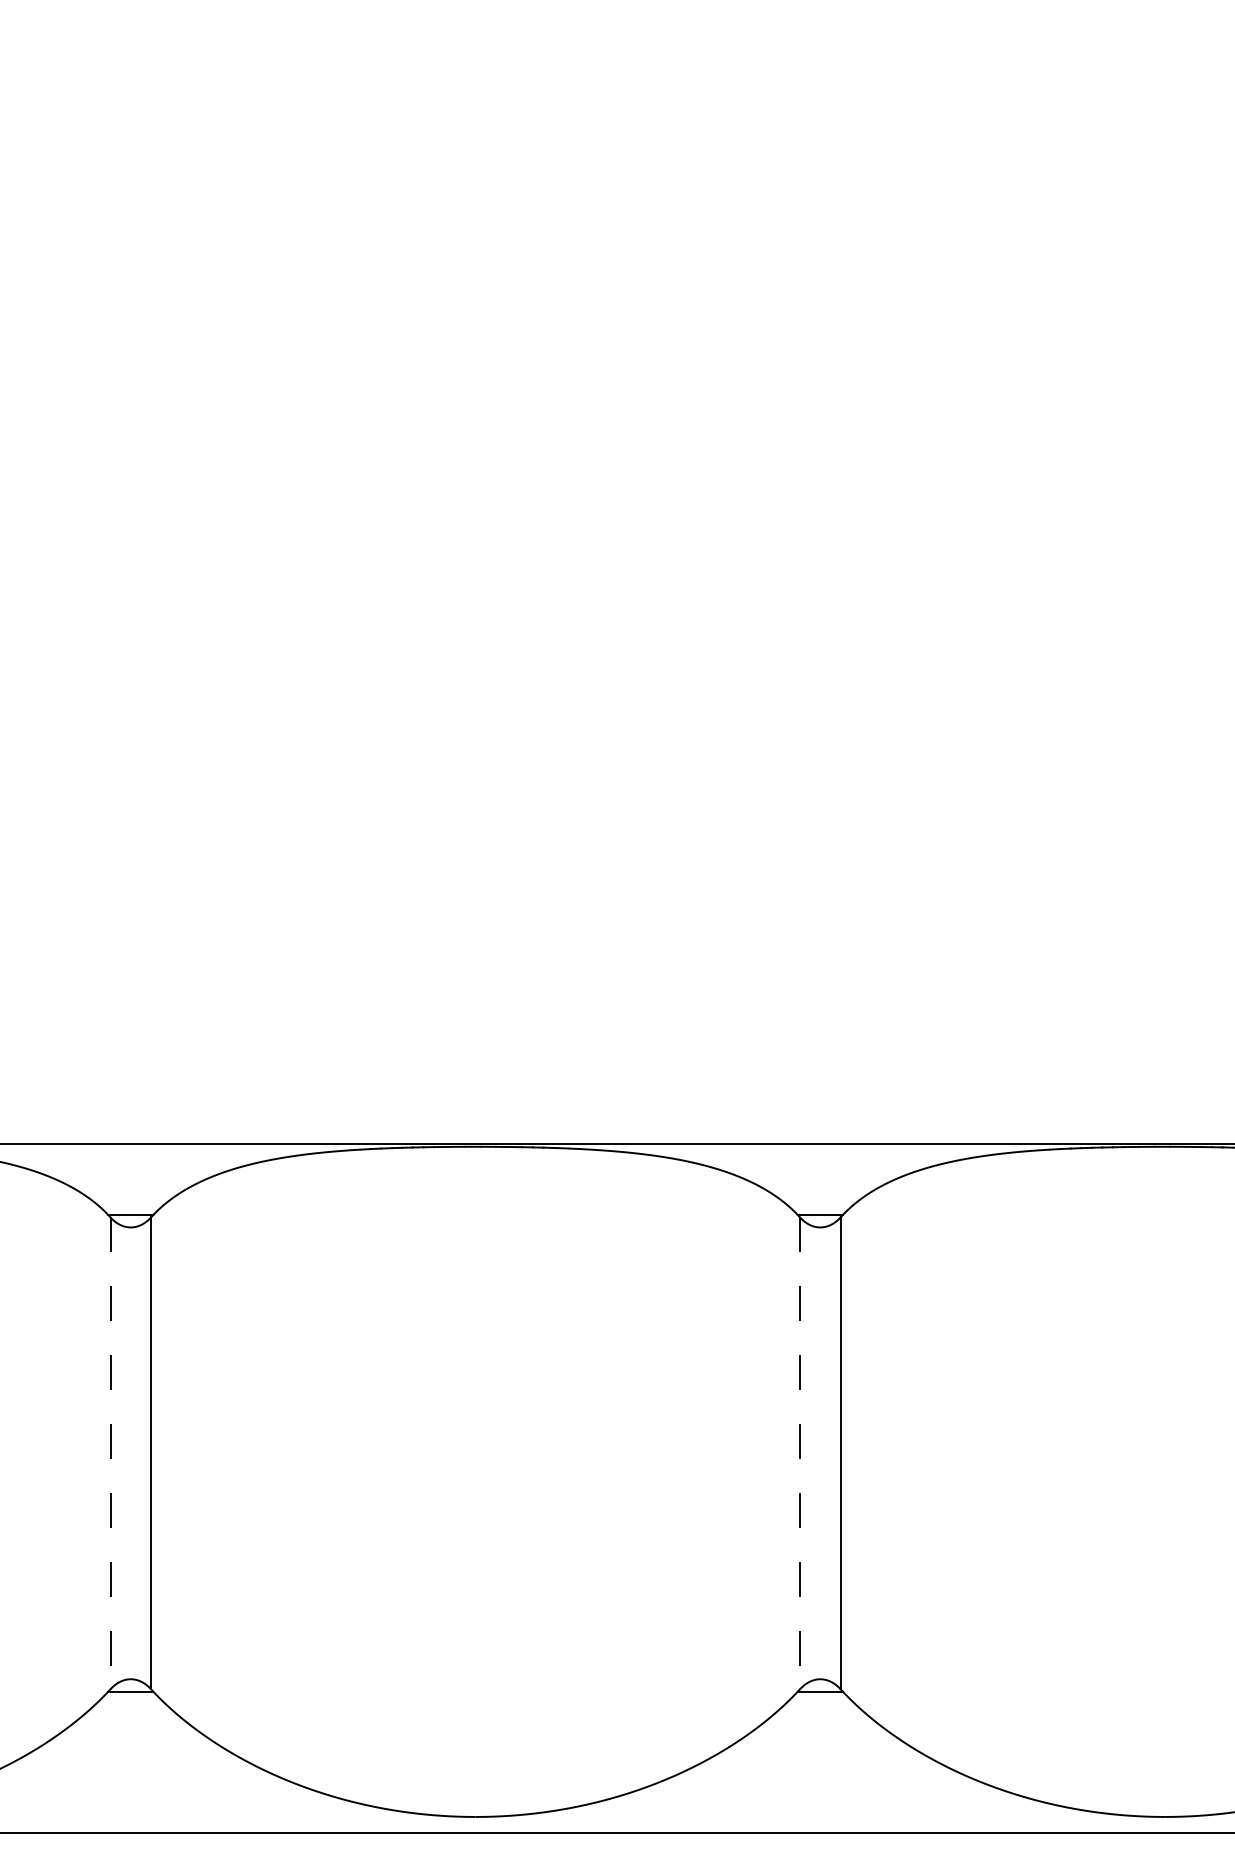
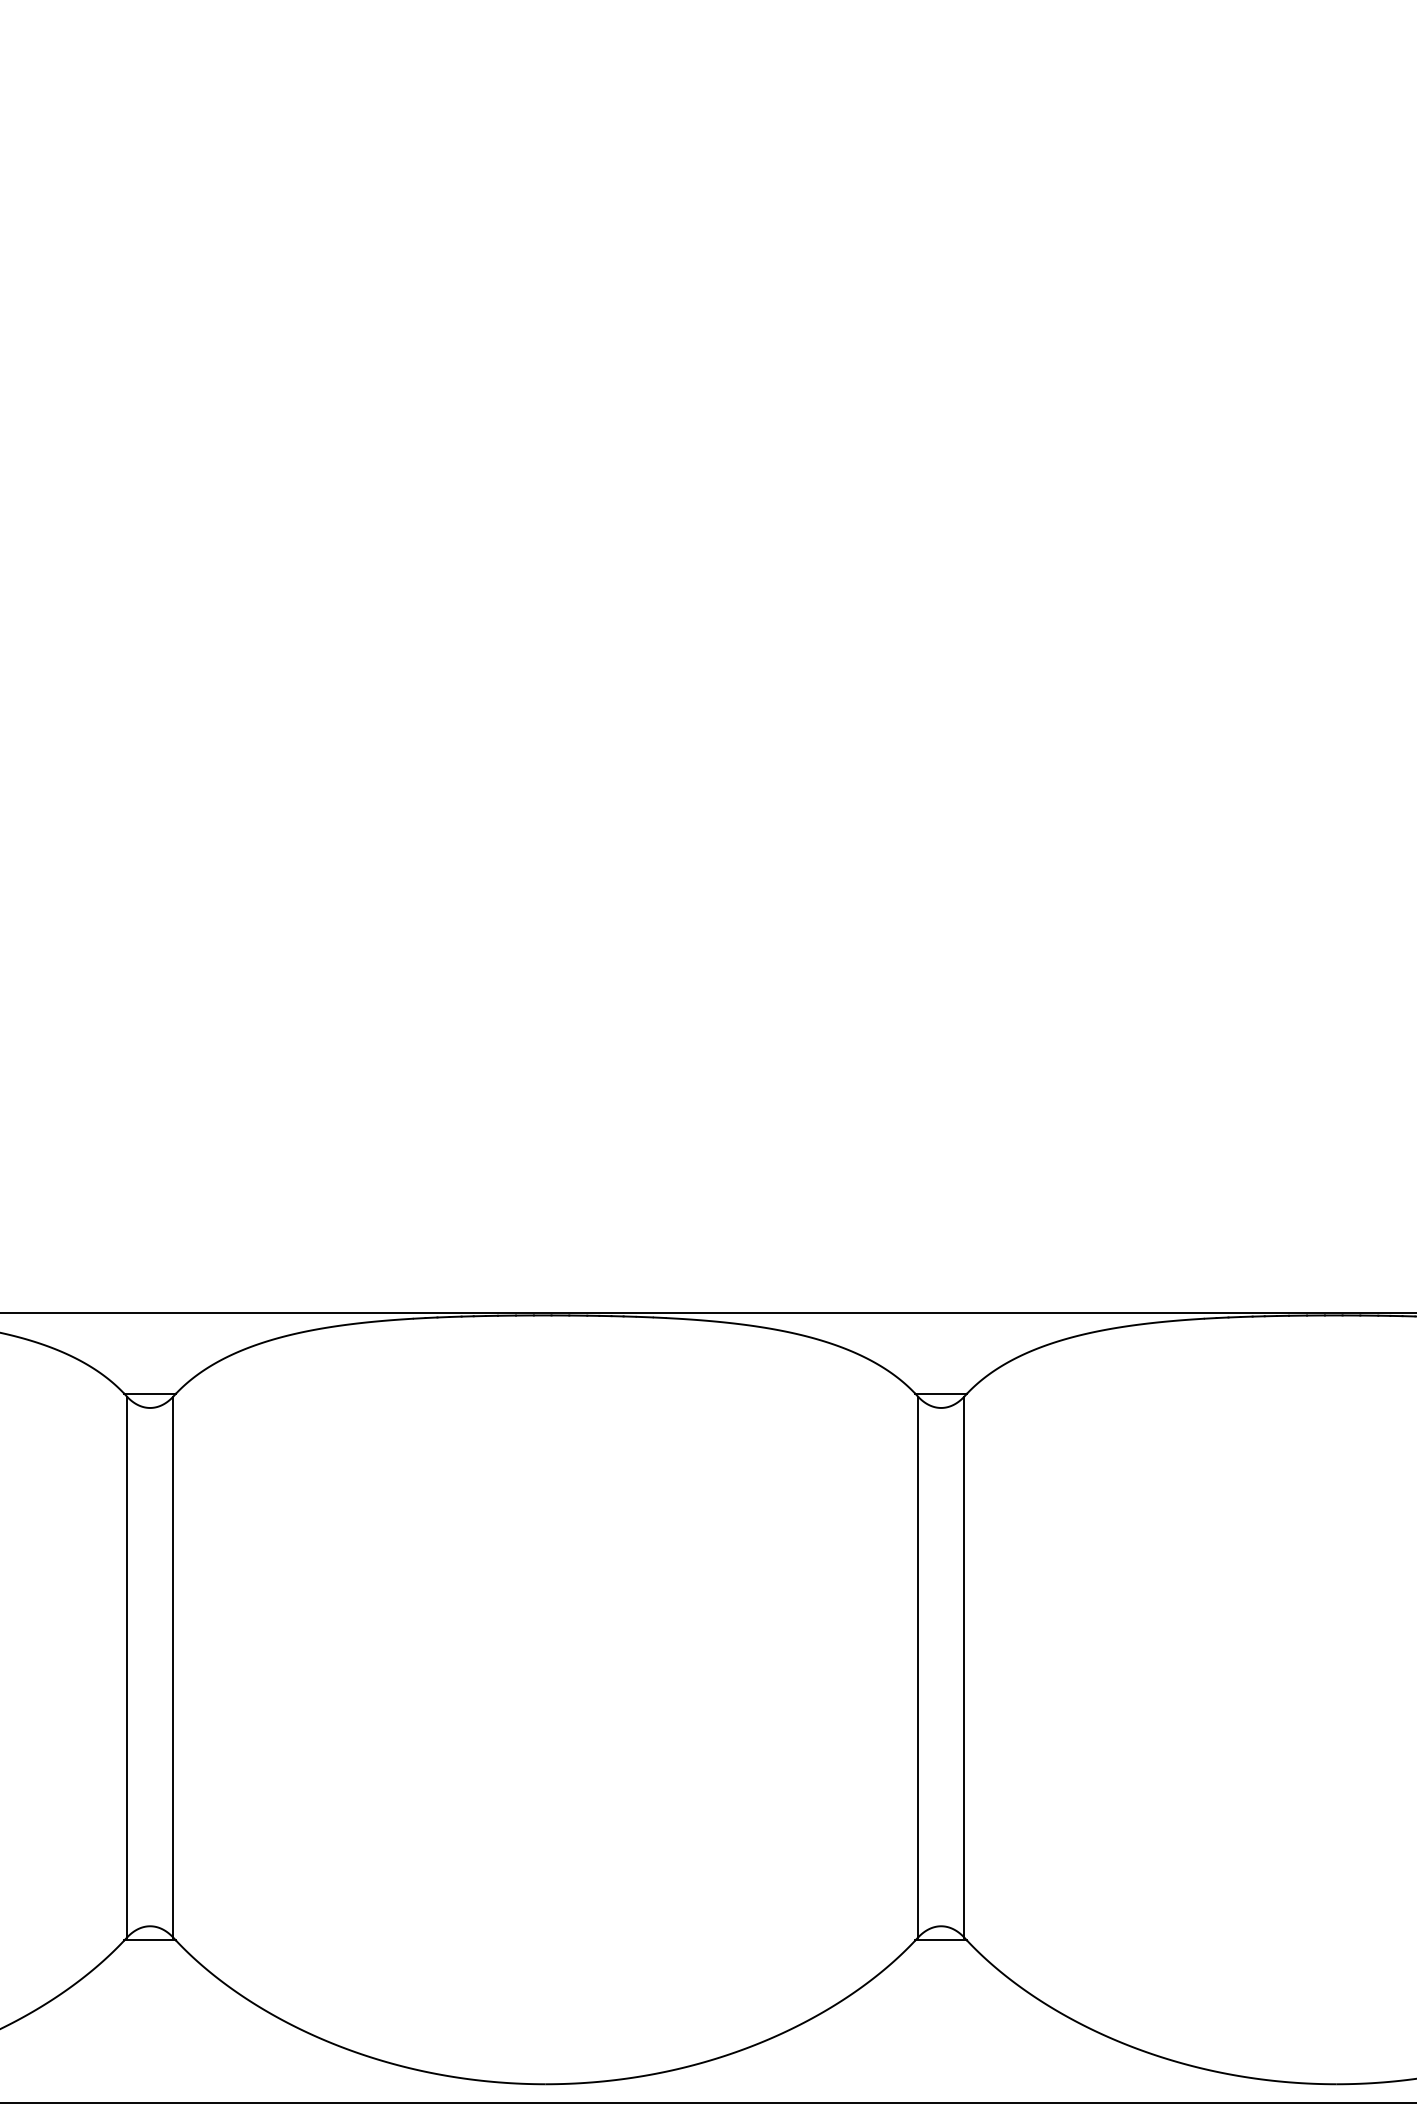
line: (110, 1453) -> (126, 1667), dashed -> solid
line: (800, 1453) -> (918, 1667), dashed -> solid

